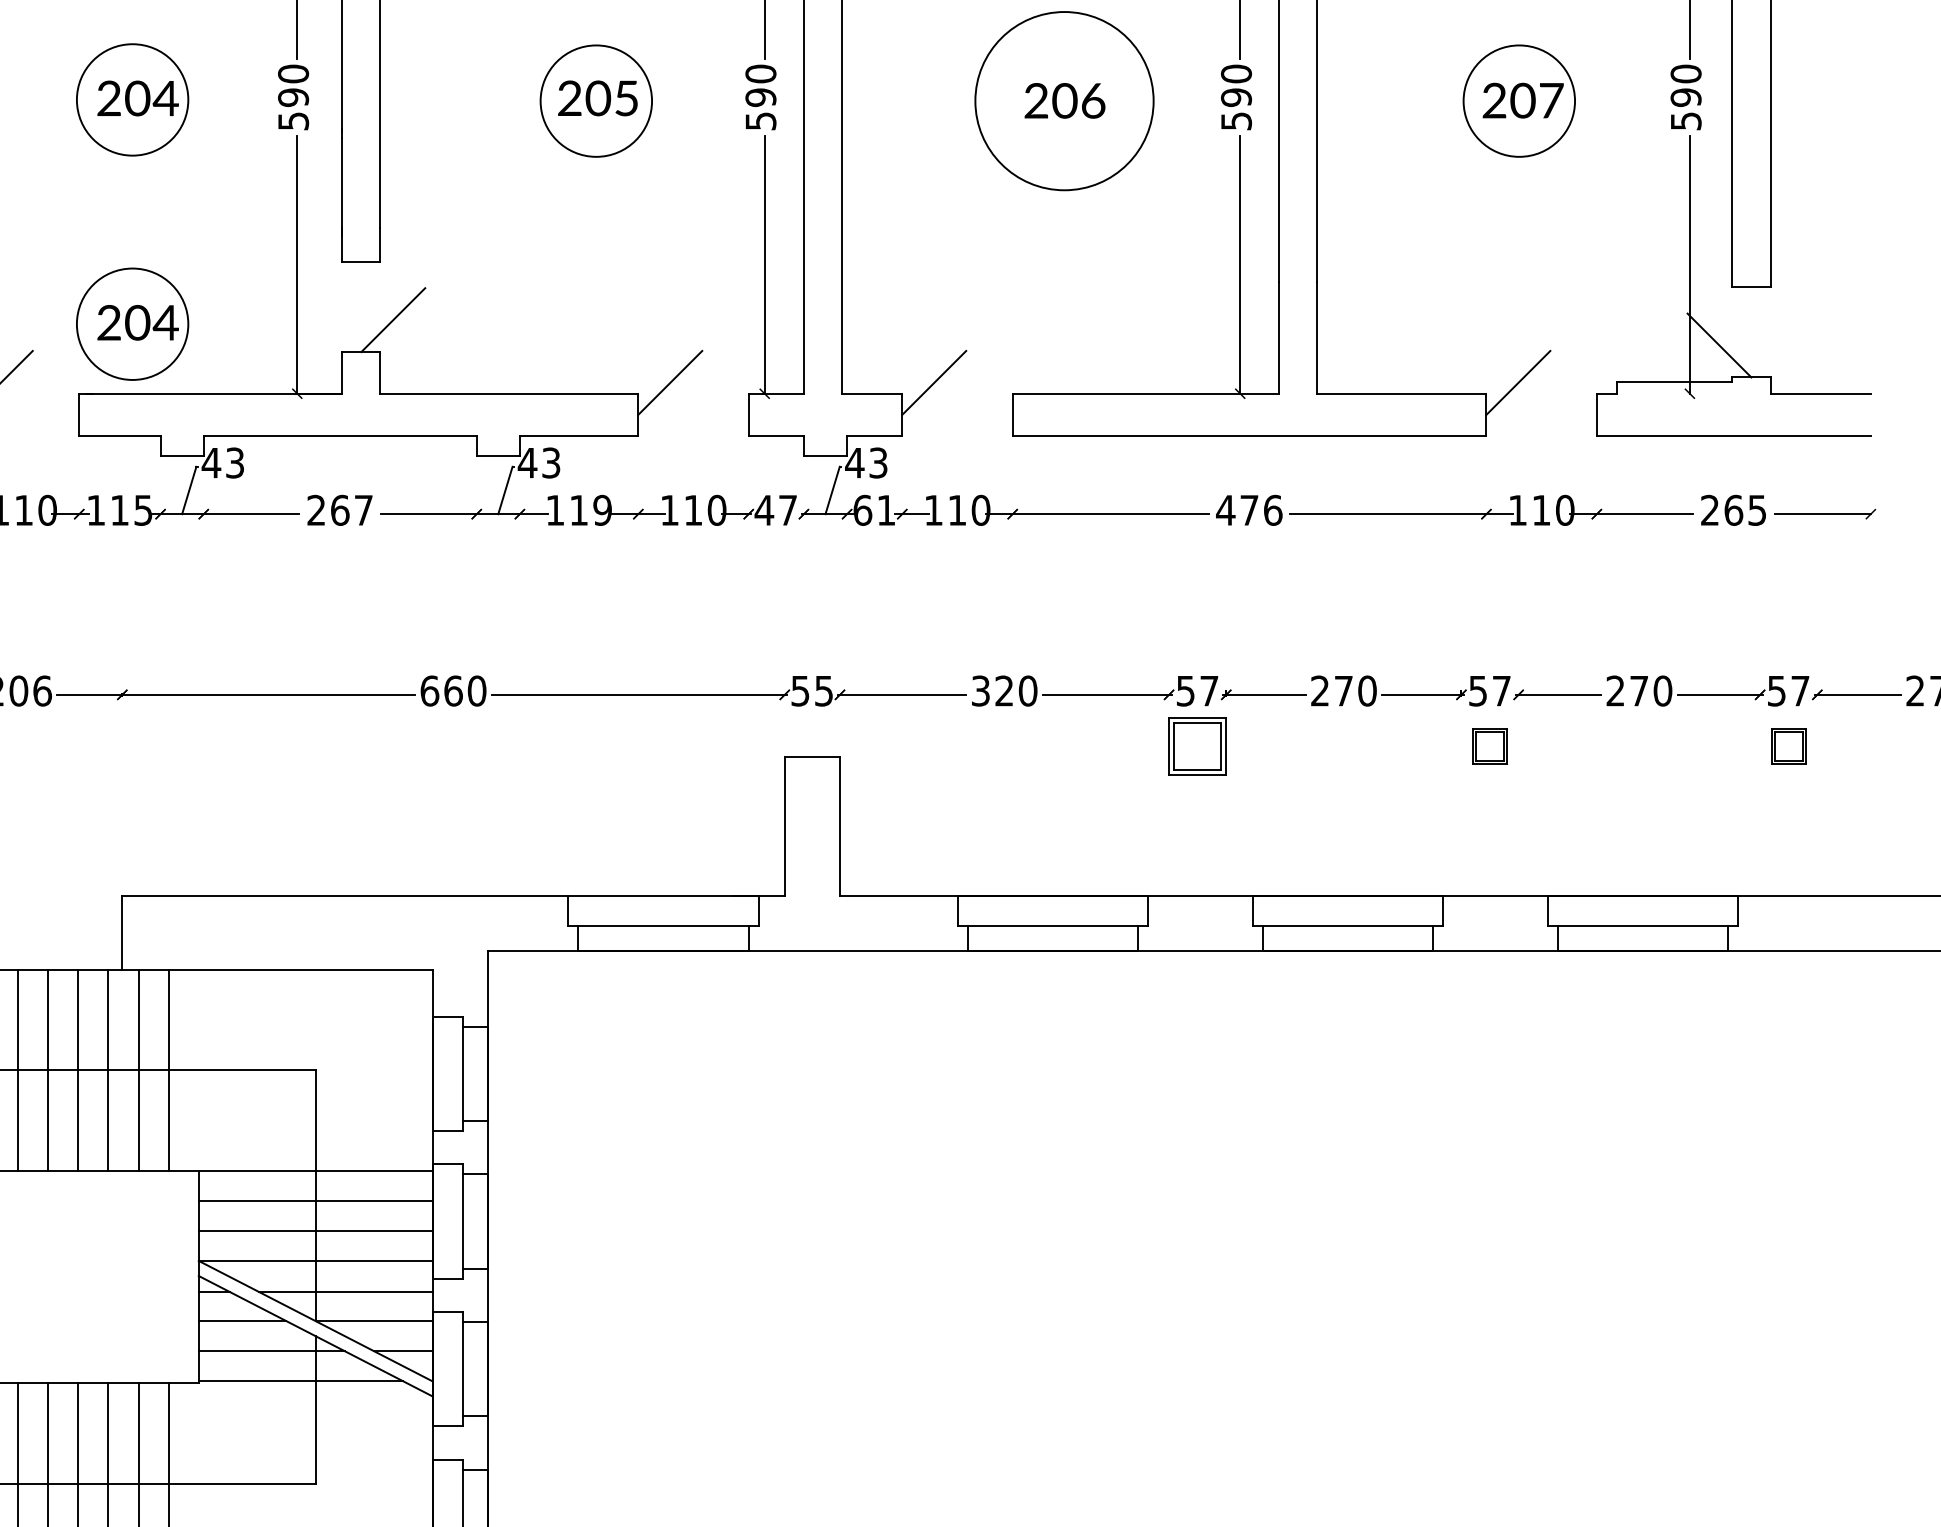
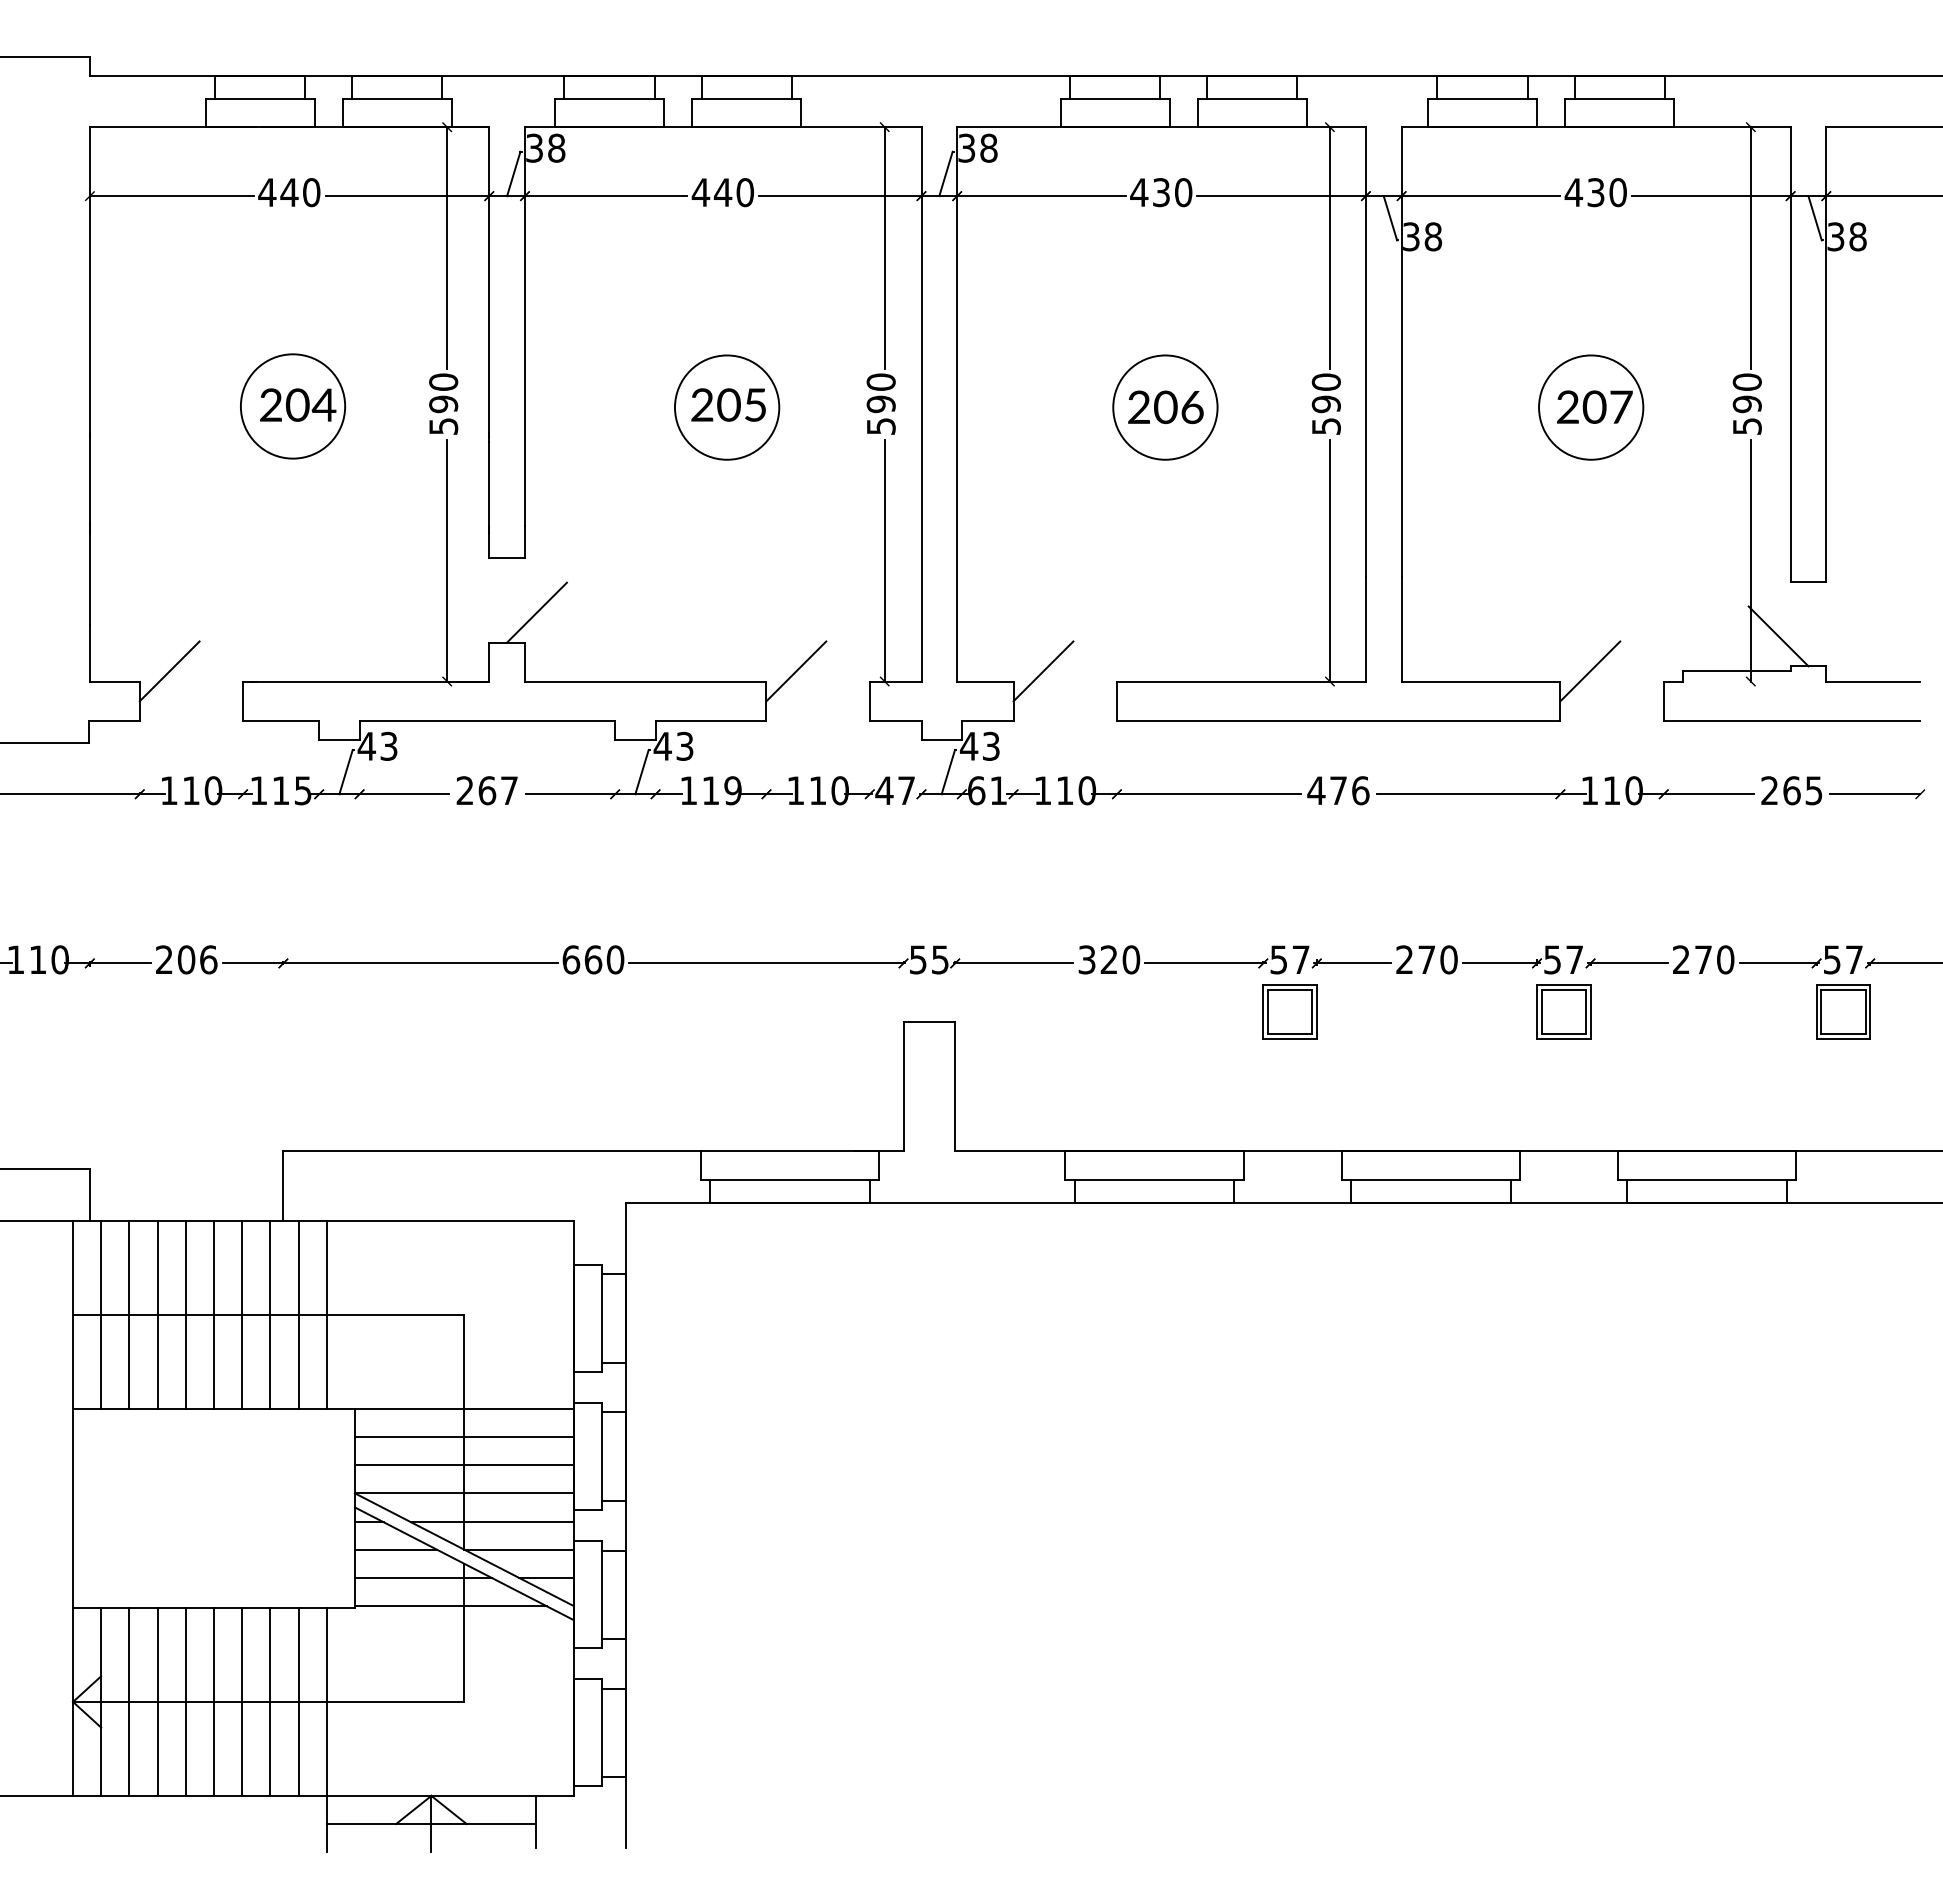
circle: (1064, 101) -> (1165, 407), size x0.62
part: (133, 324) -> (293, 616), removed
part: (1489, 746) -> (1563, 1011), size x1.67
part: (1788, 746) -> (1843, 1011), size x1.67

